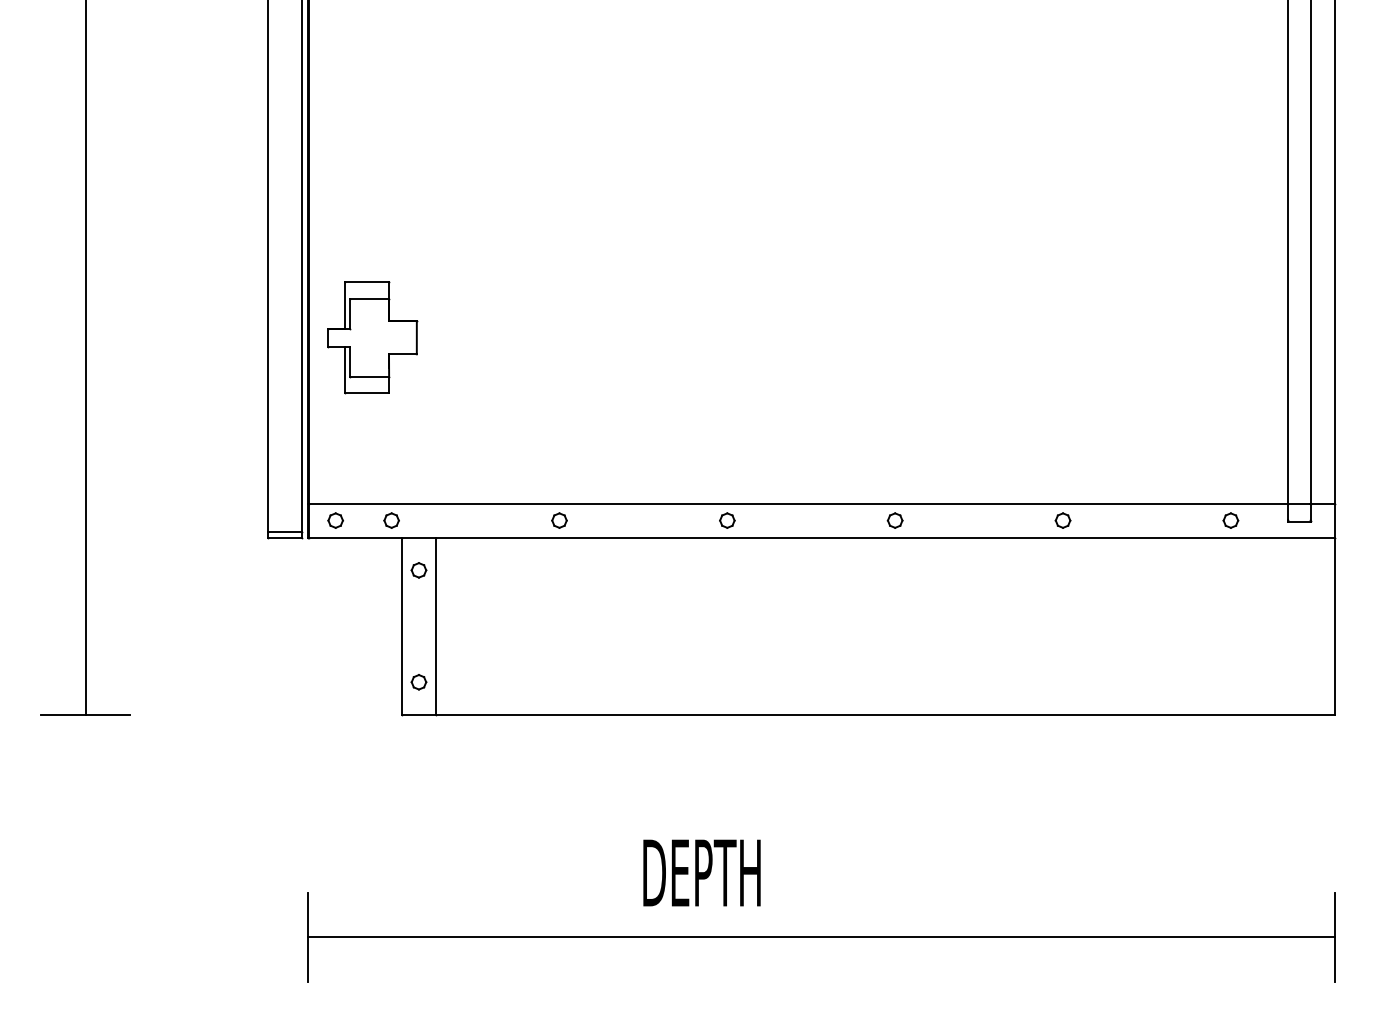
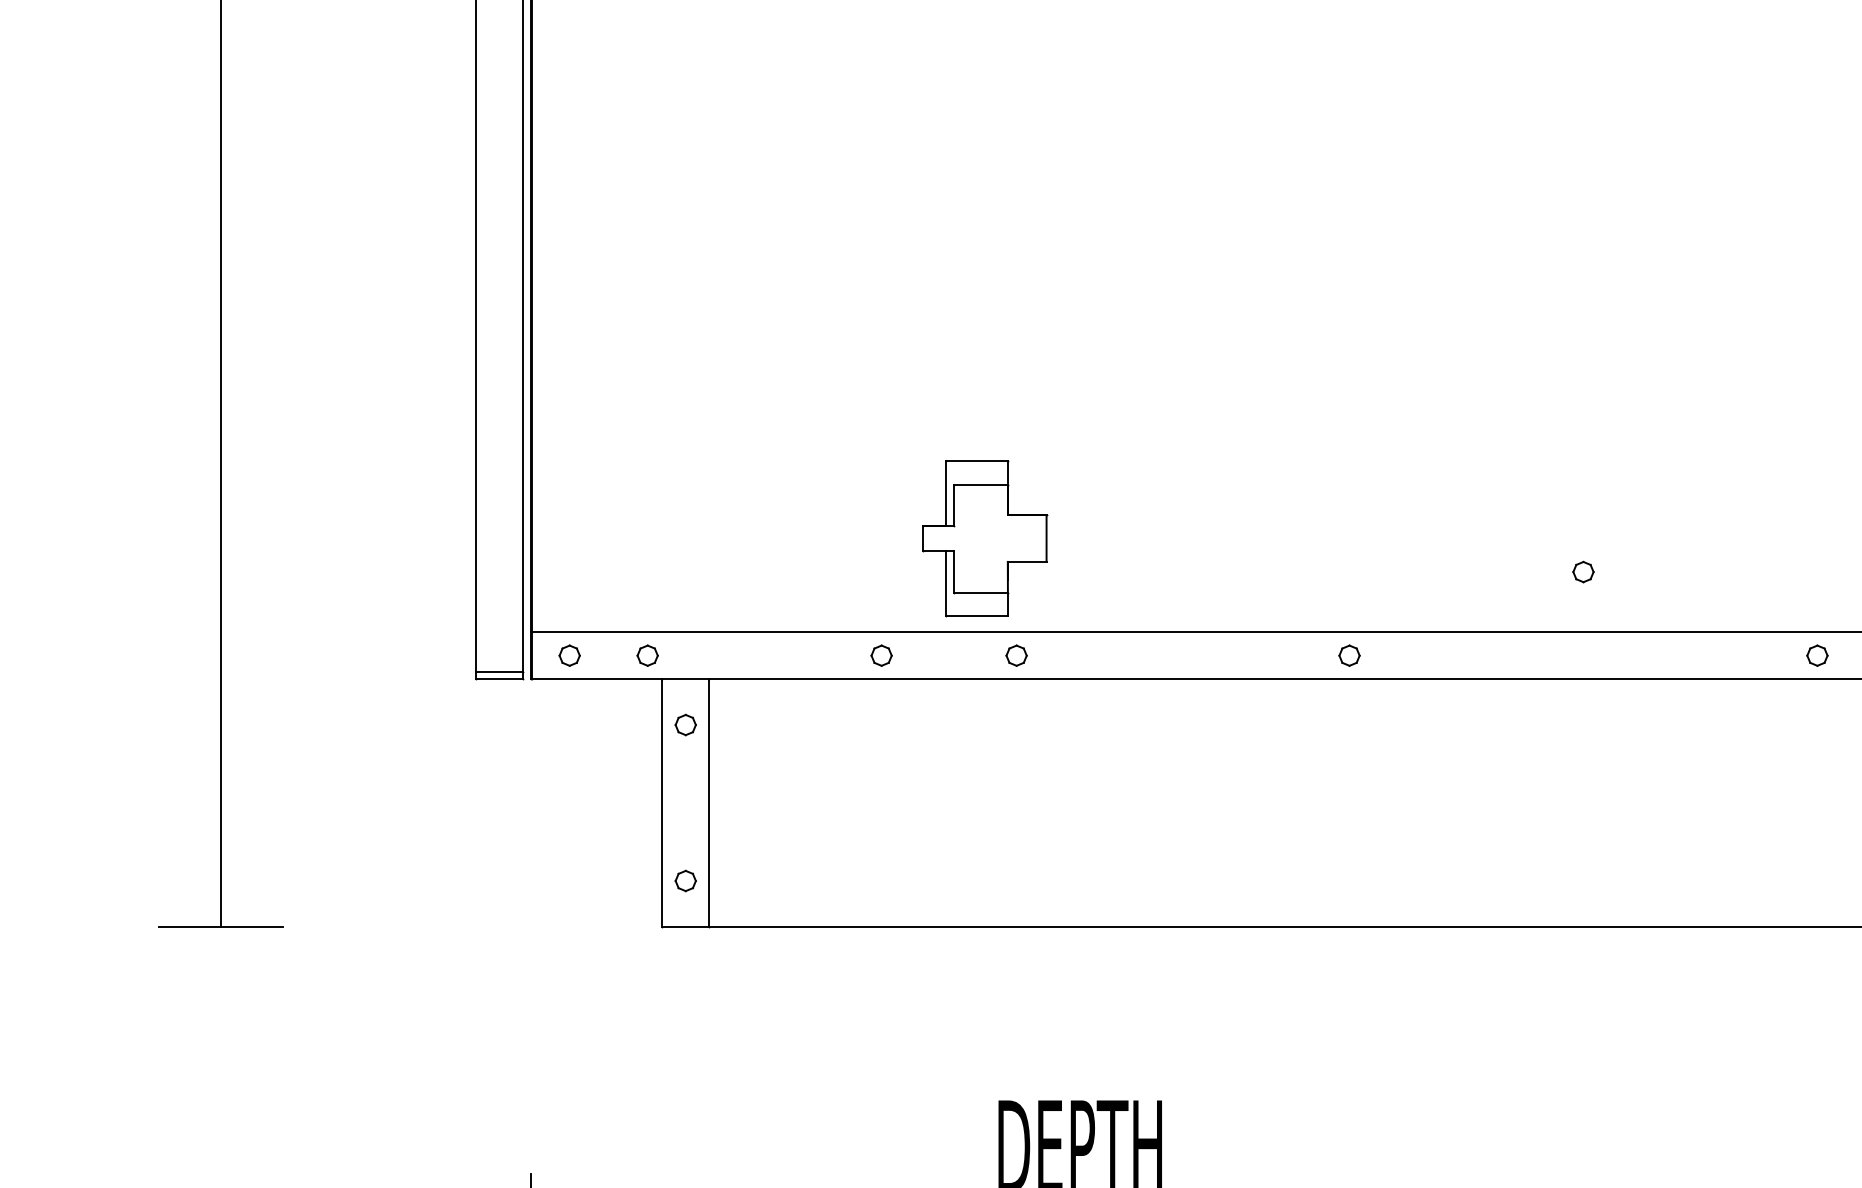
part: (372, 337) -> (984, 538), moved
part: (727, 520) -> (1016, 655), moved
part: (1062, 520) -> (1582, 571), moved

